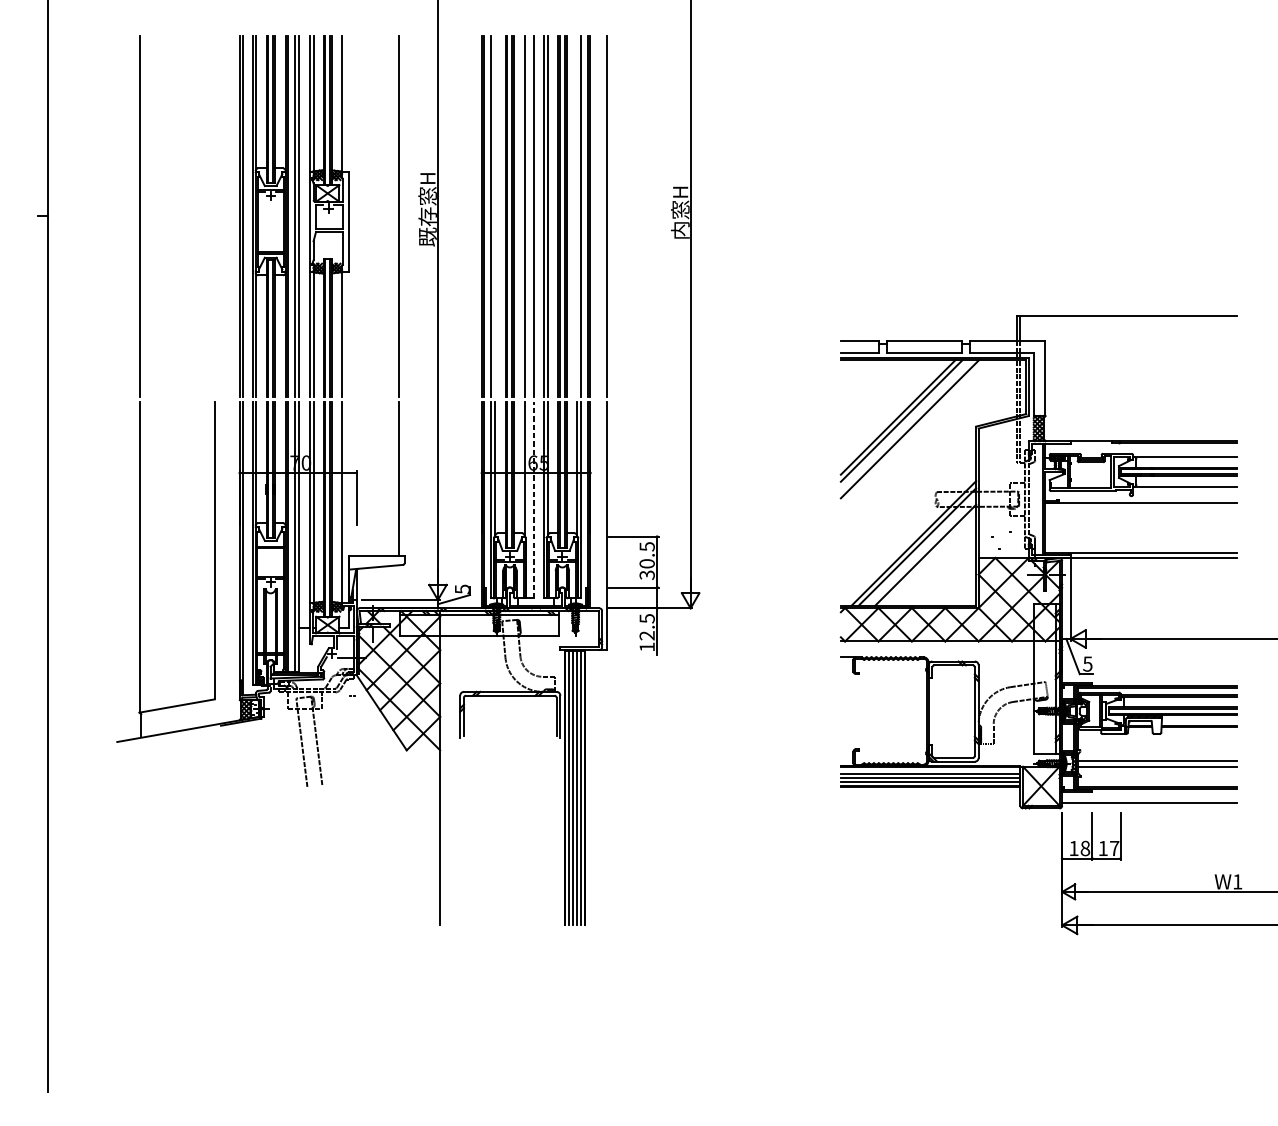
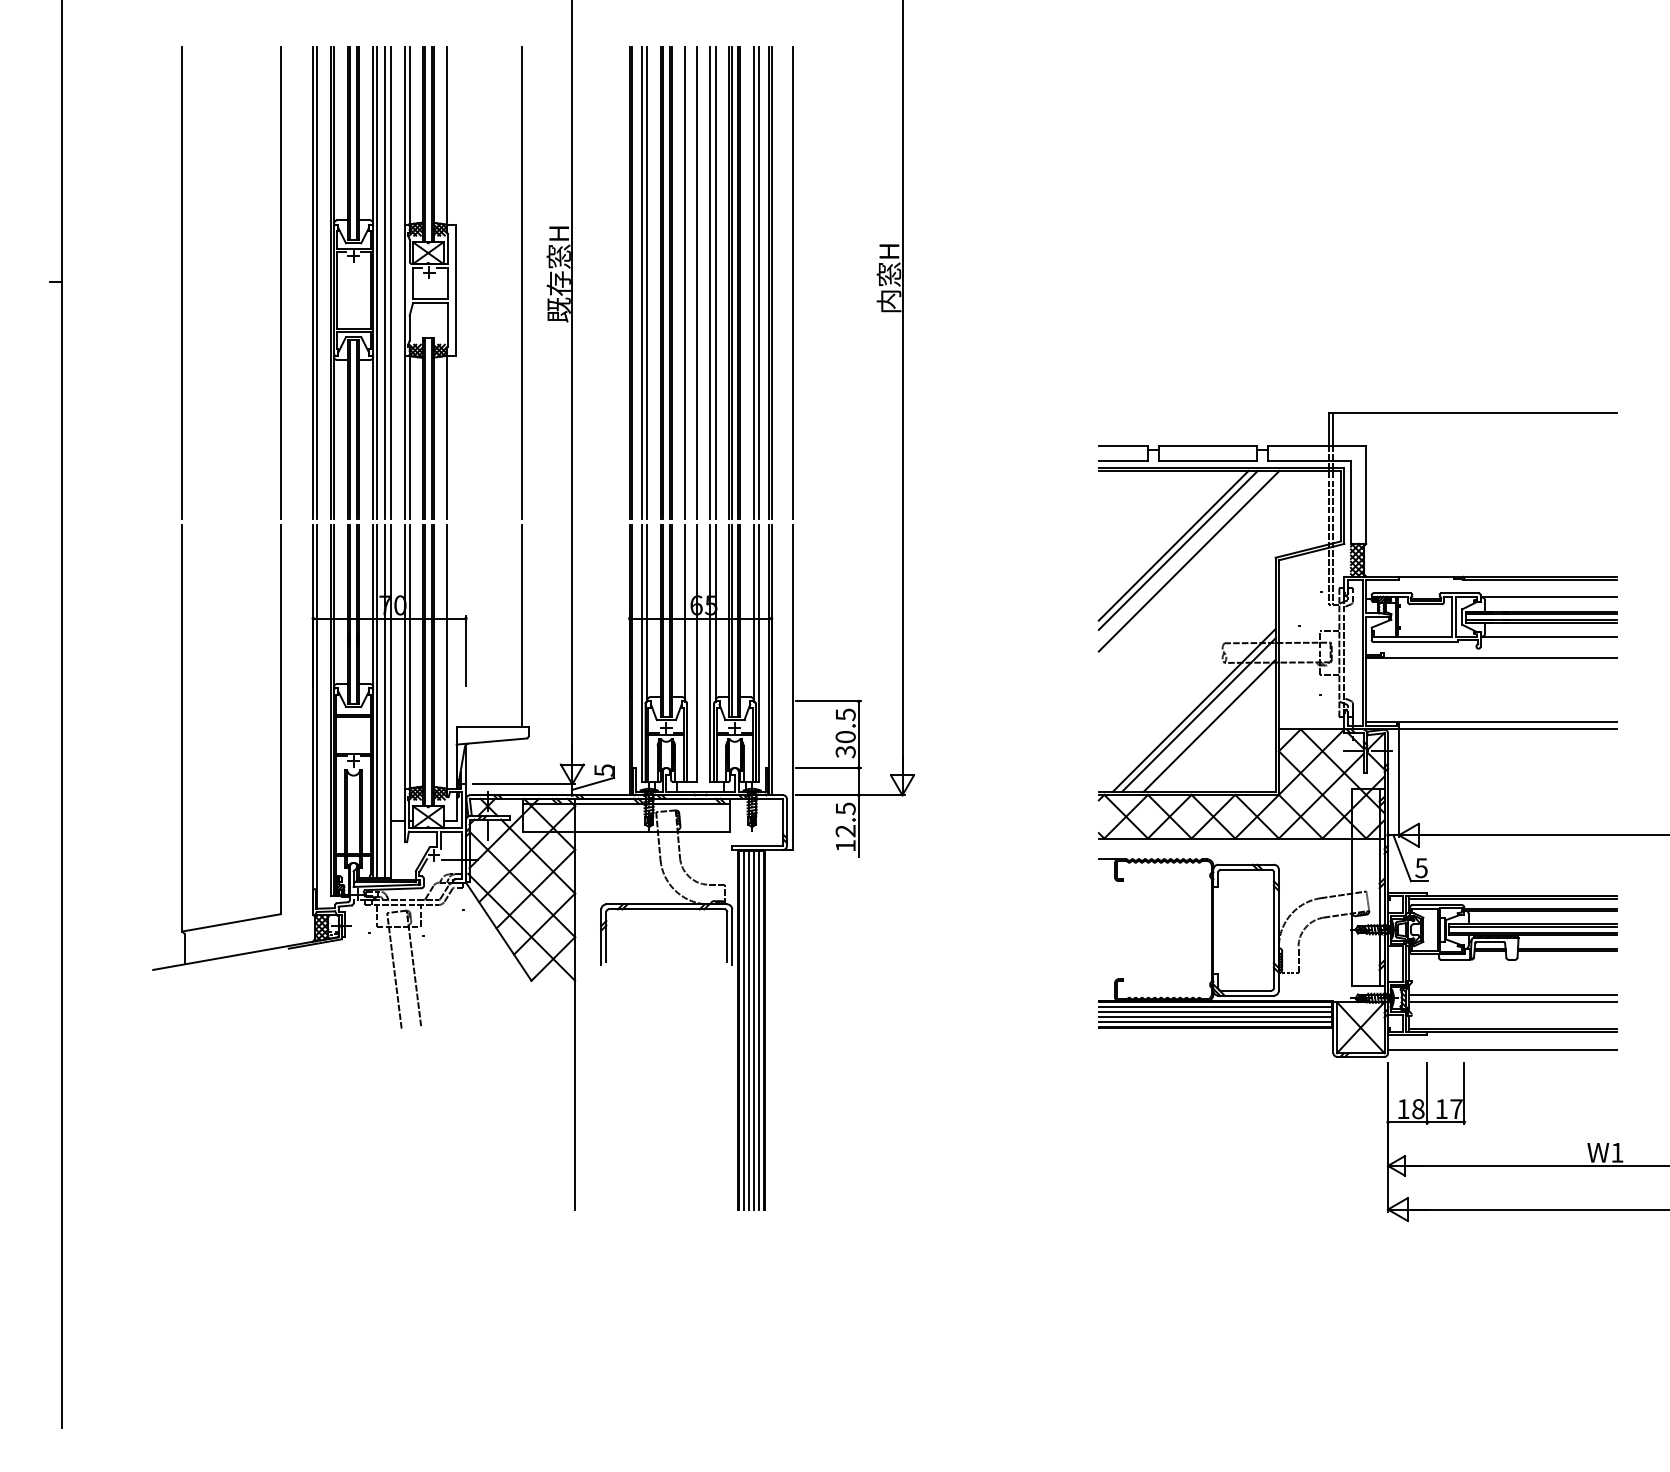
line: (214, 215) -> (280, 282), added
line: (495, 215) -> (647, 282), added
line: (576, 215) -> (753, 282), added
line: (533, 499) -> (697, 653), dashed -> solid
line: (930, 770) -> (1215, 1007), added

